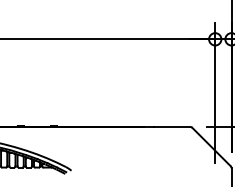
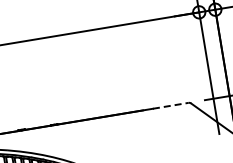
line: (172, 126) -> (171, 105), solid -> dashed

